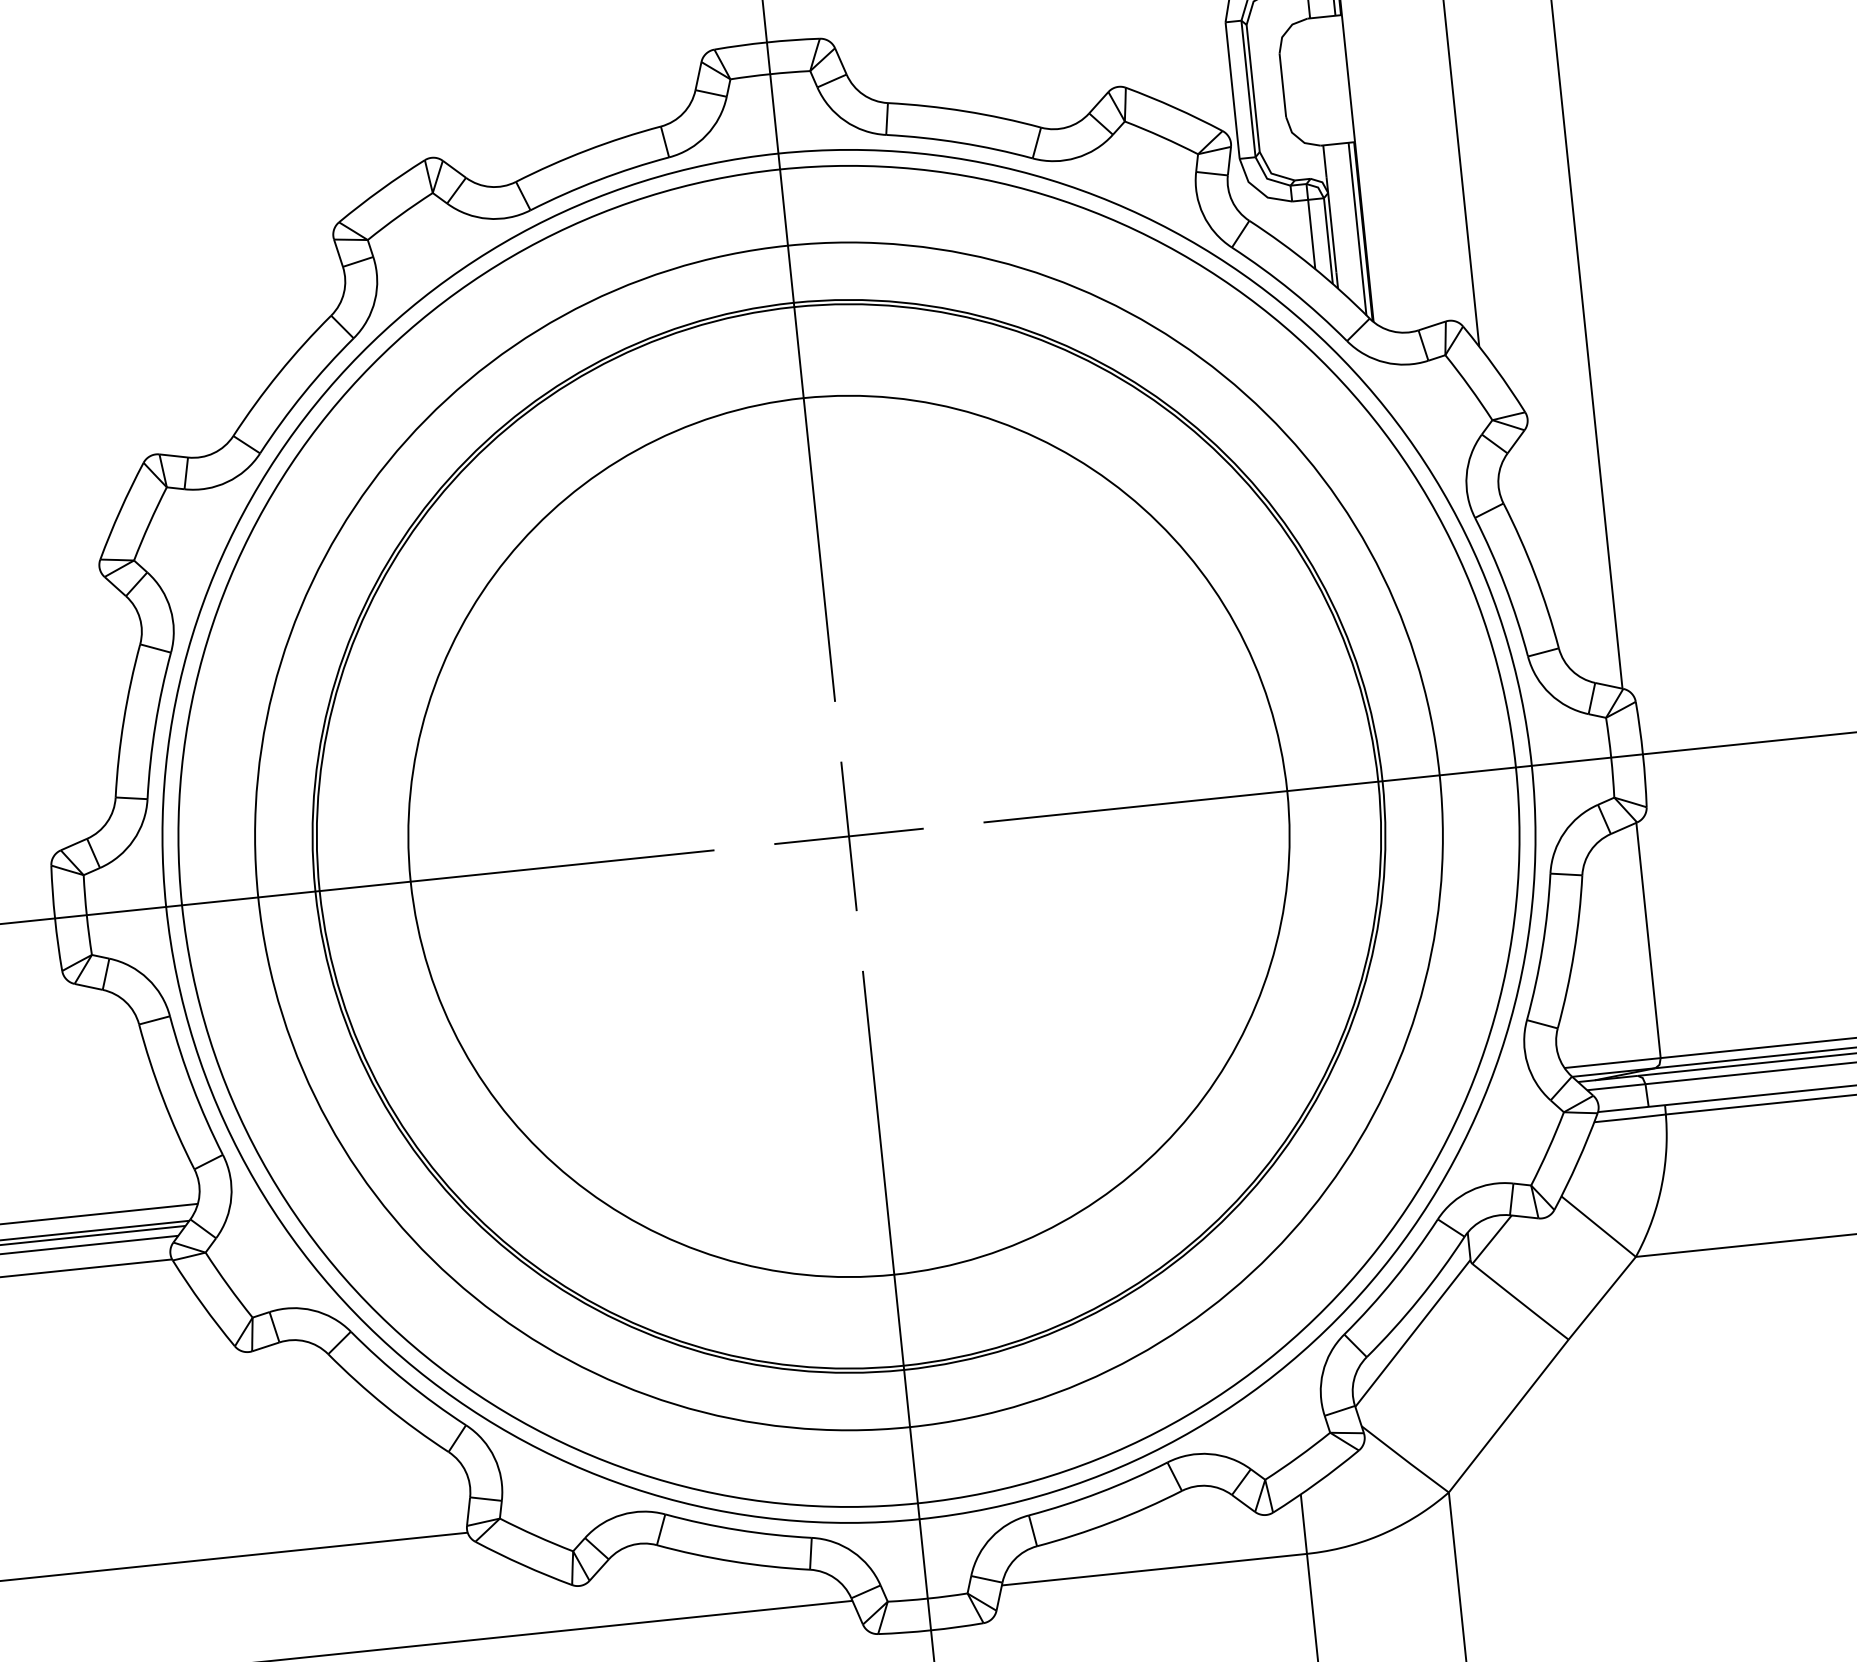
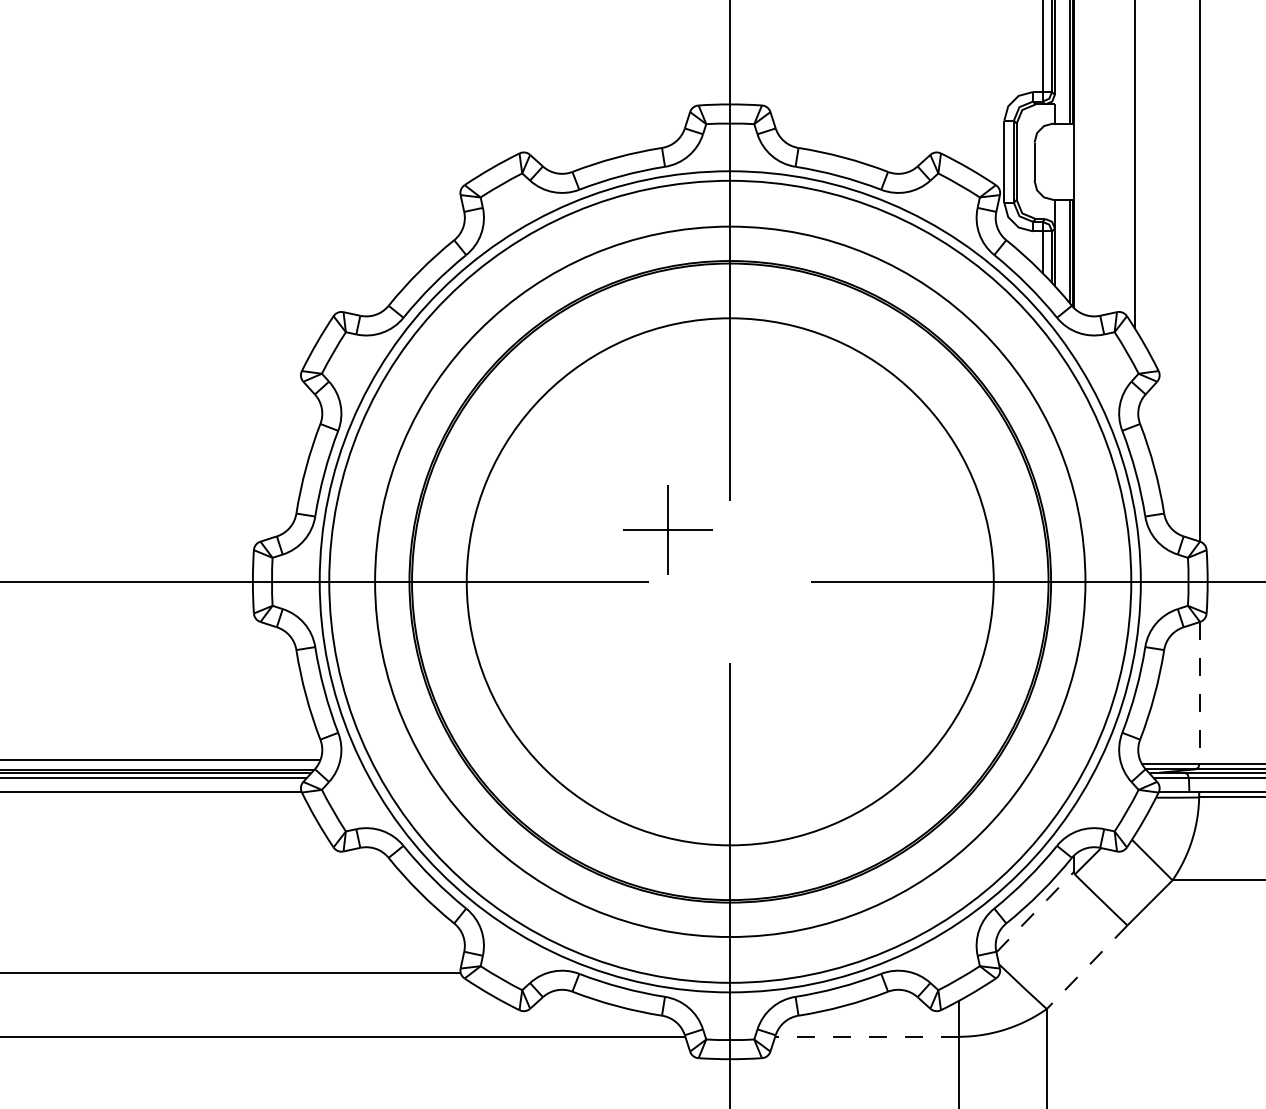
part: (847, 835) -> (667, 529), moved
line: (1648, 939) -> (1199, 692), solid -> dashed
line: (1413, 1333) -> (1035, 912), solid -> dashed
line: (1509, 1416) -> (1087, 967), solid -> dashed
line: (1153, 1569) -> (866, 1036), solid -> dashed

